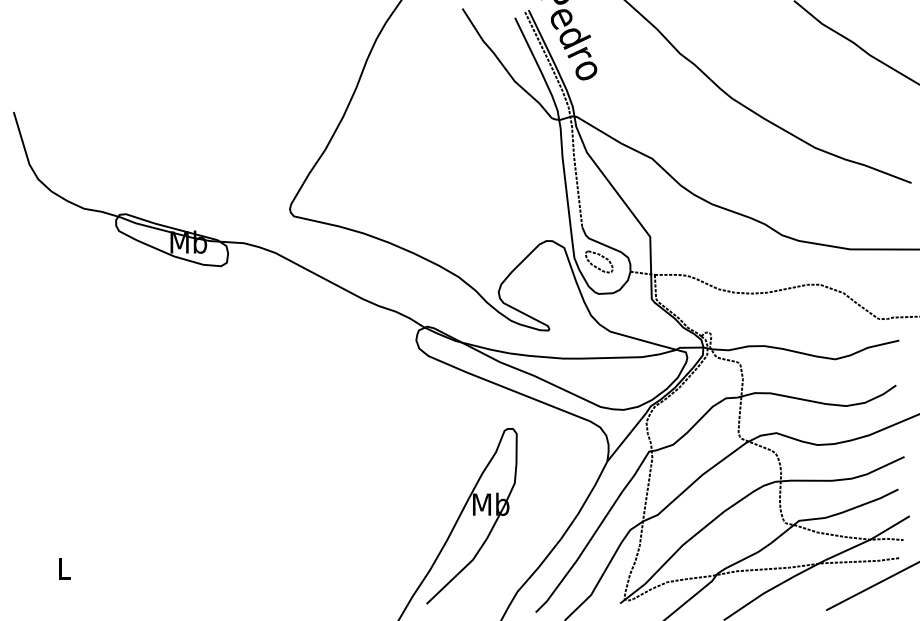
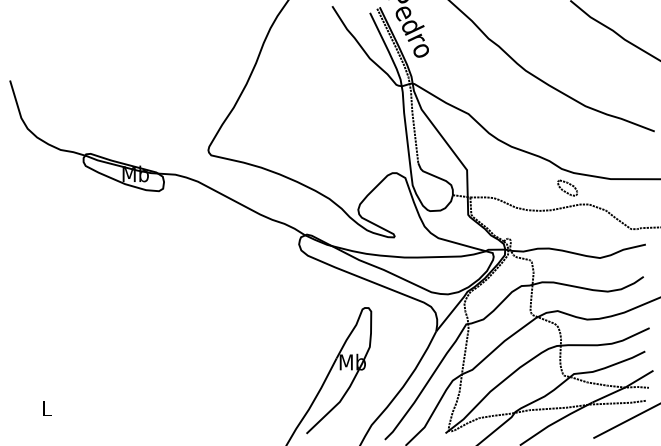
part: (599, 261) -> (567, 187), moved

